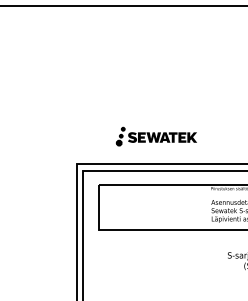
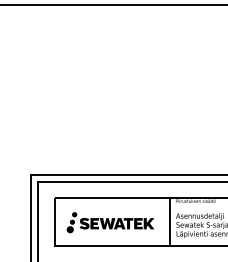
part: (155, 136) -> (109, 222), moved
line: (206, 207) -> (170, 221), added

